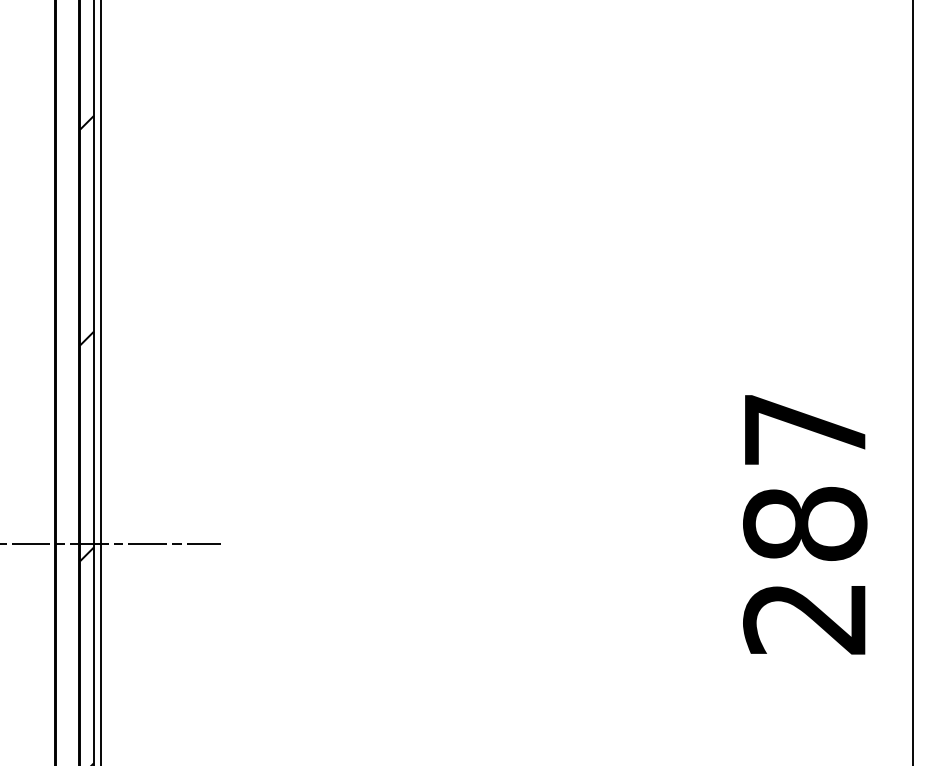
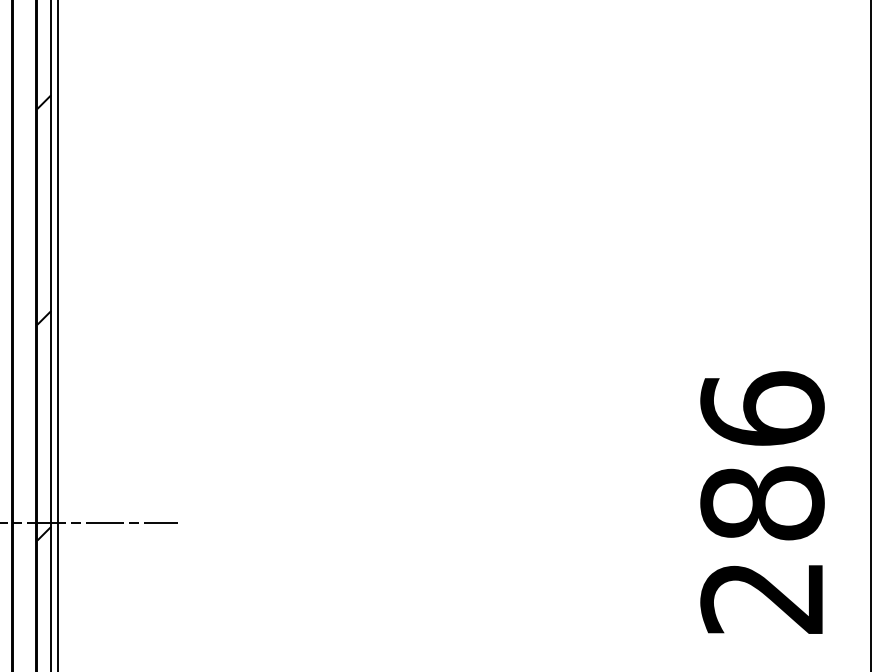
text: (805, 428) -> (762, 407), 287 -> 286

